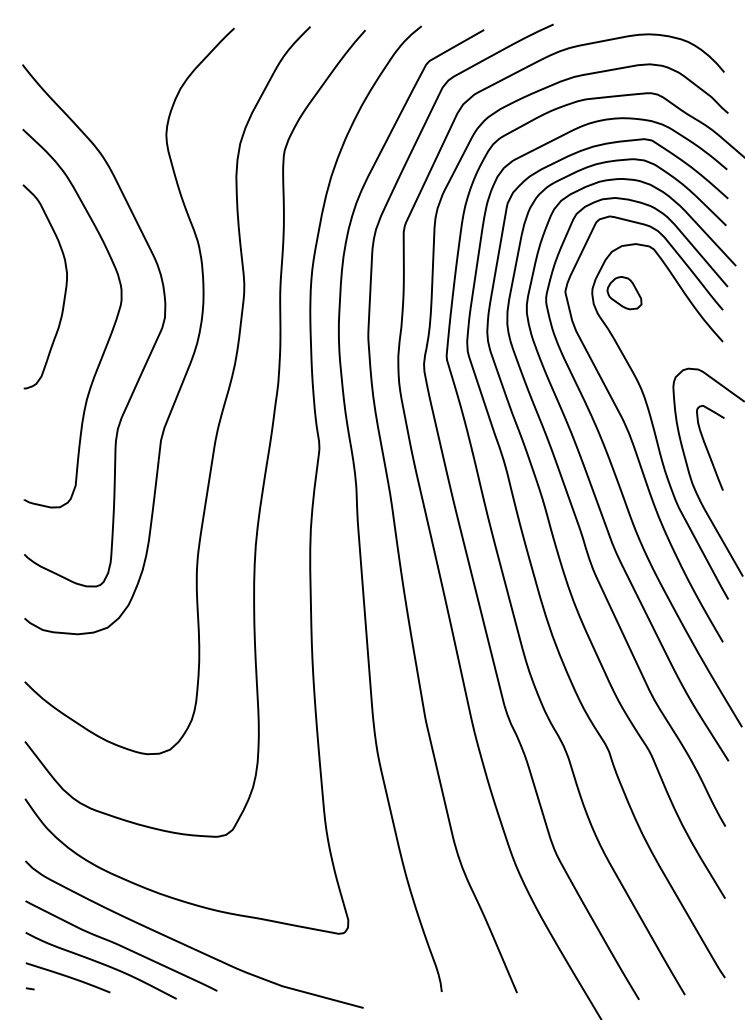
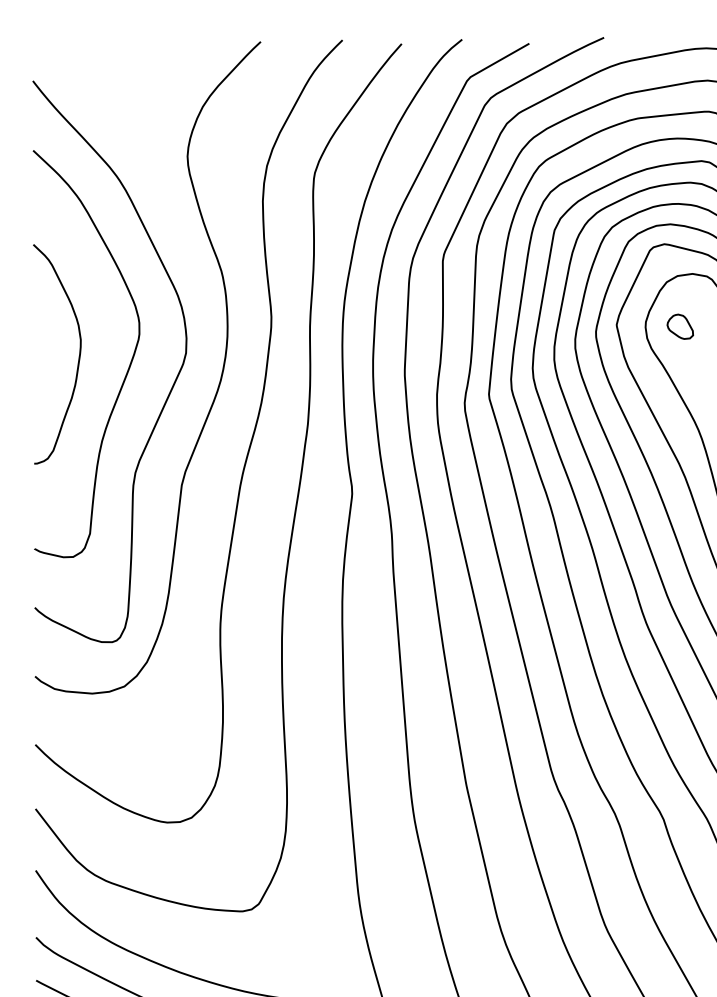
curve: (64, 291) -> (78, 359), moved
part: (624, 293) -> (680, 327), size x0.7

